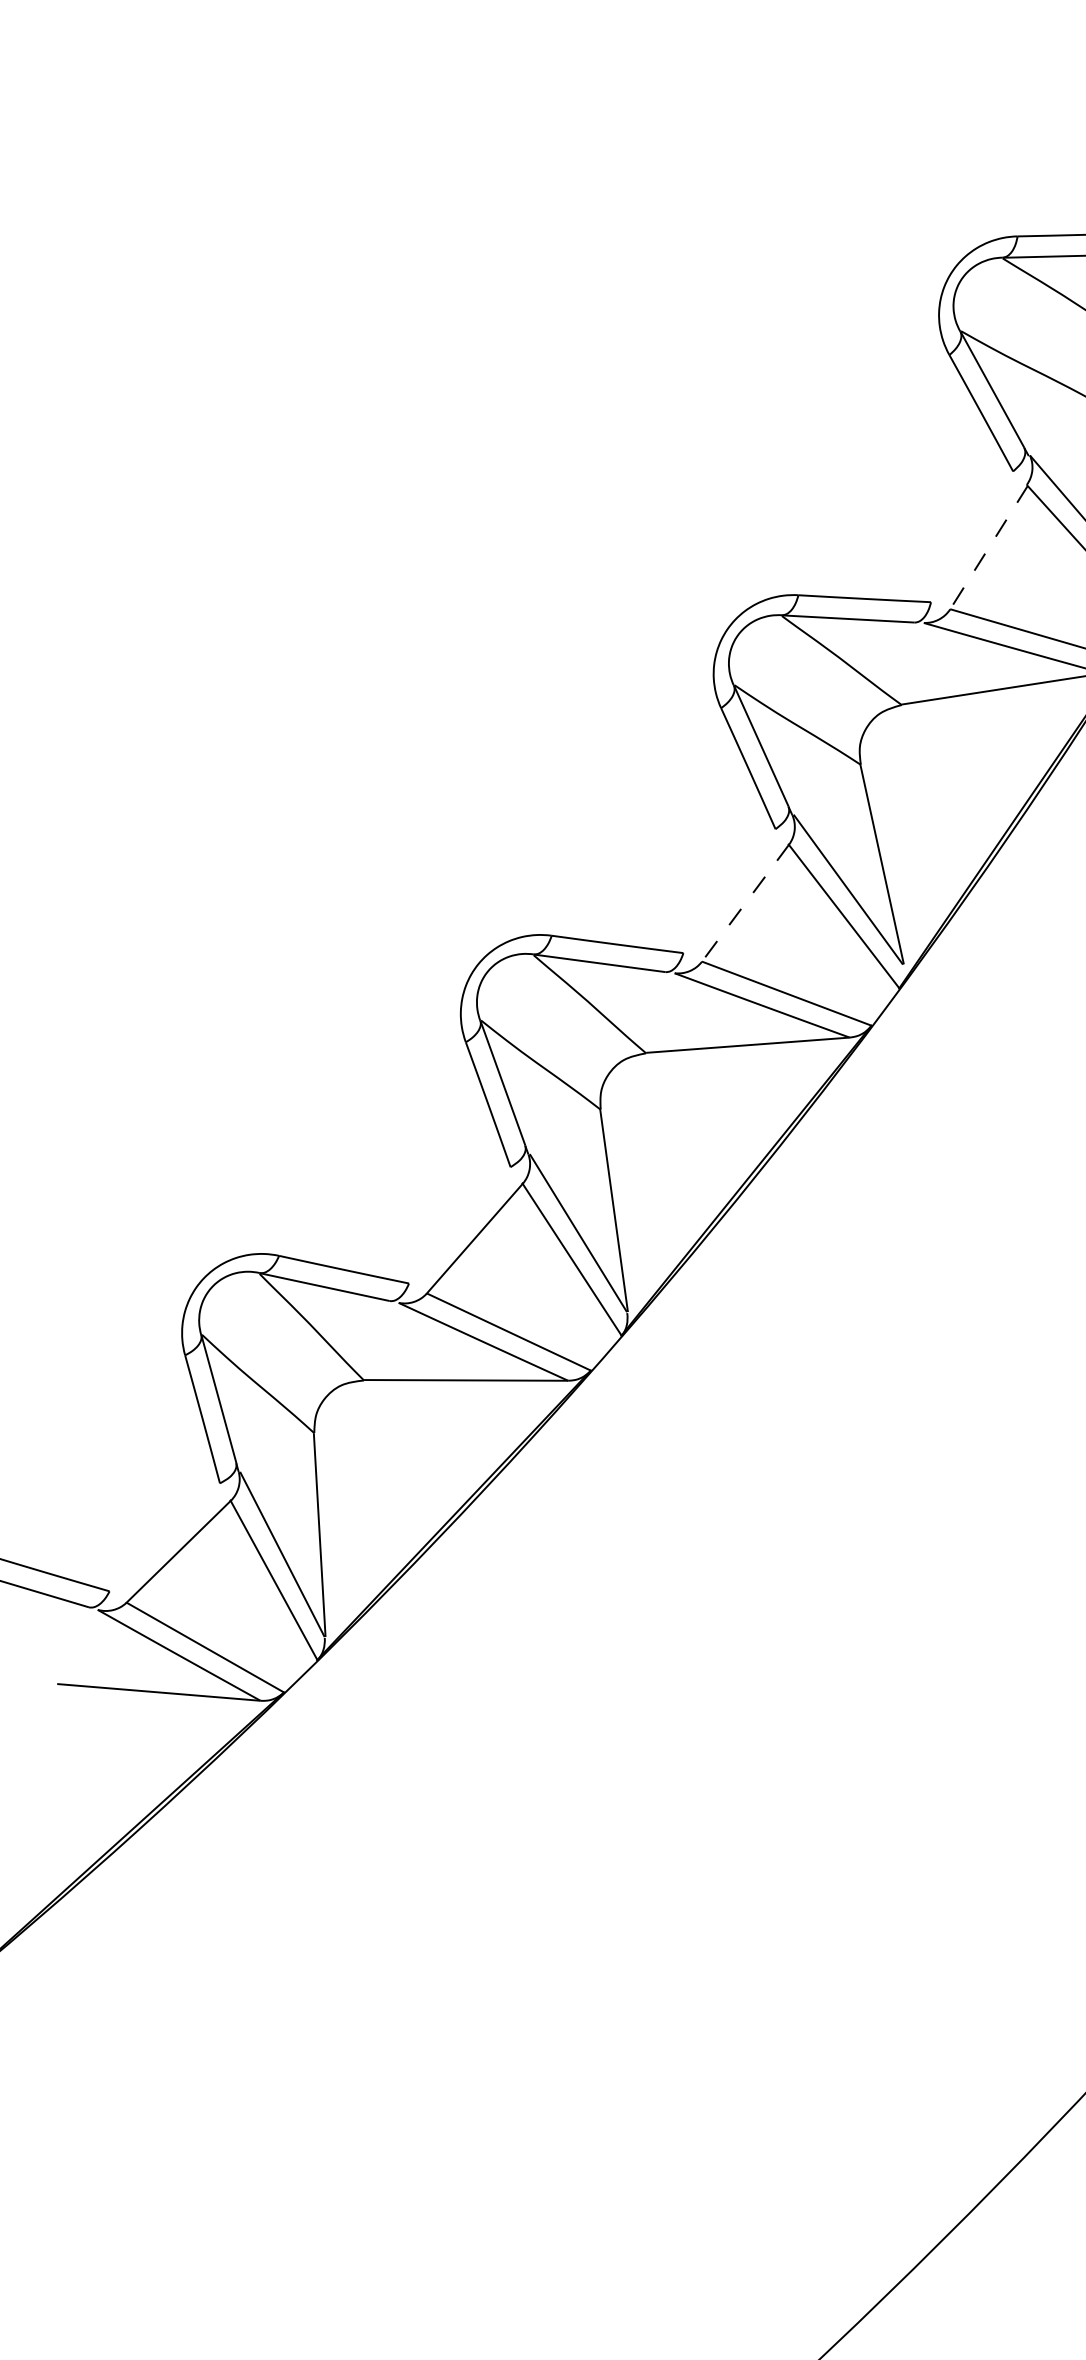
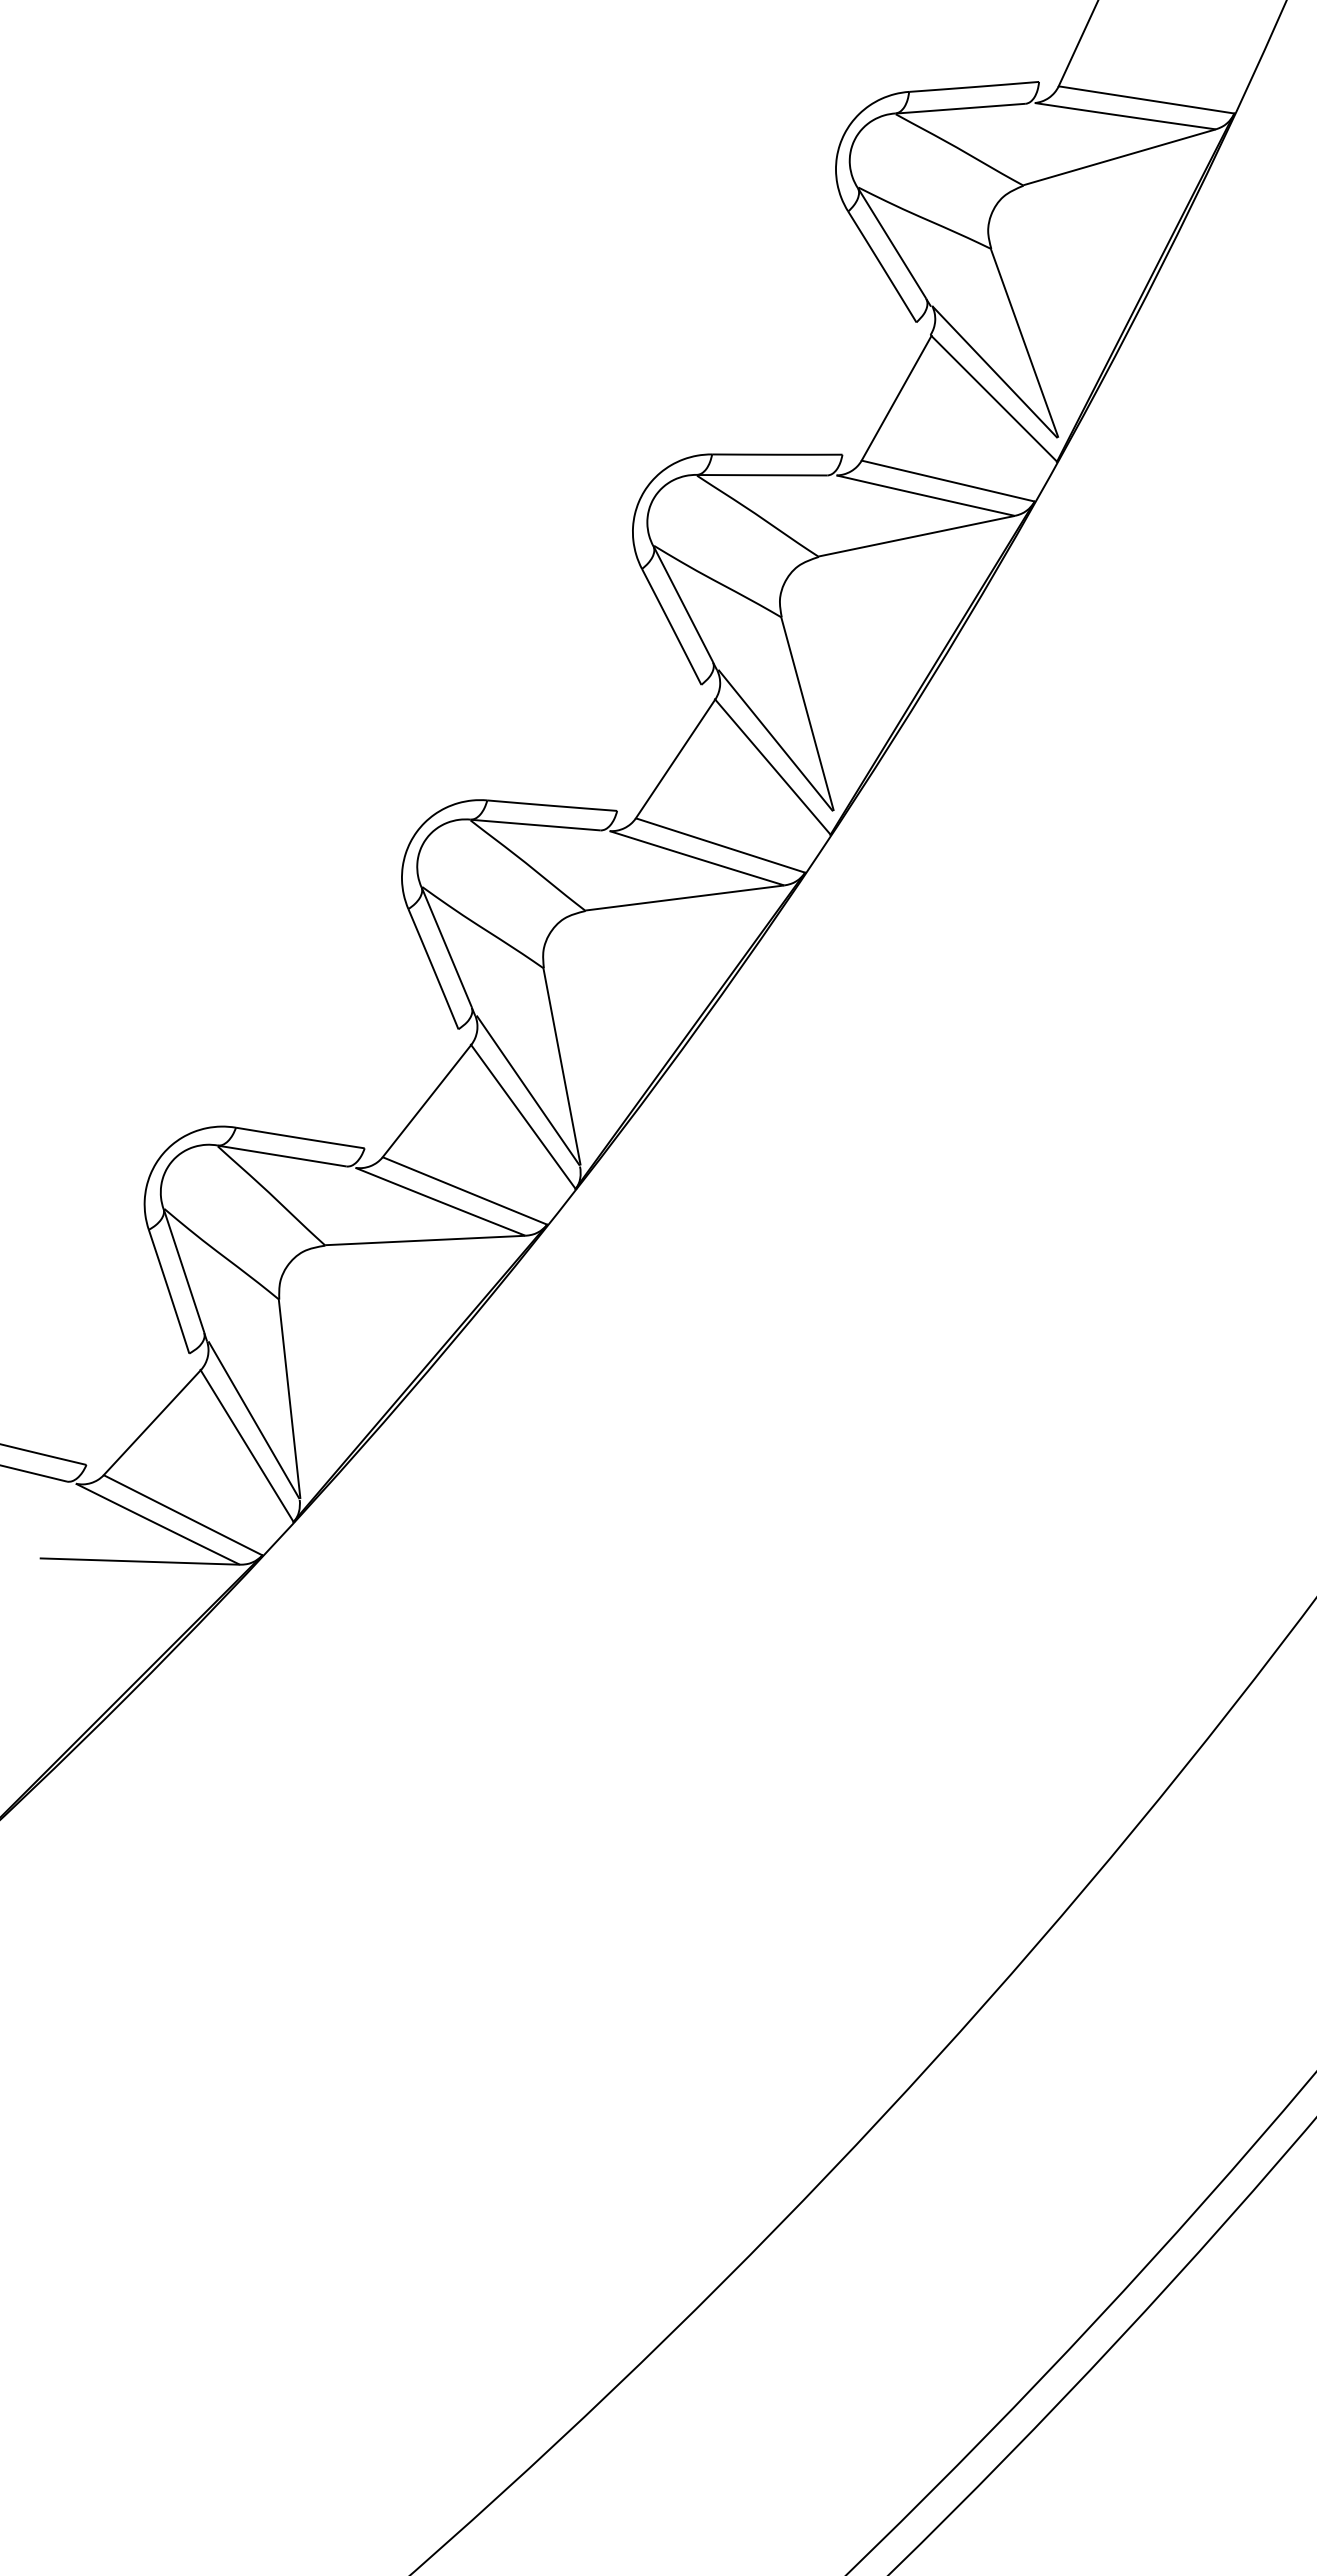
line: (988, 547) -> (896, 398), dashed -> solid
line: (745, 902) -> (675, 758), dashed -> solid

